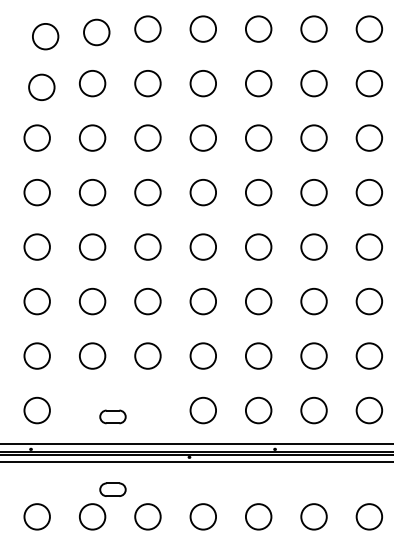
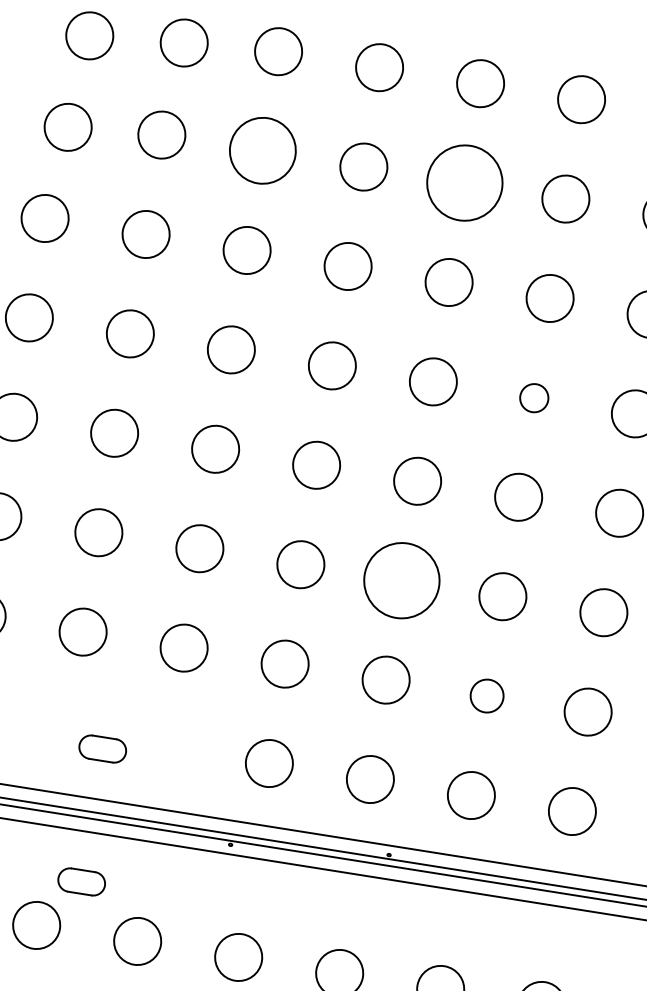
circle: (147, 83) -> (262, 150), size x1.4
circle: (258, 83) -> (464, 182), size x1.6
circle: (313, 192) -> (533, 397), size x0.6
circle: (258, 301) -> (401, 580), size x1.6
circle: (313, 355) -> (486, 694), size x0.7

